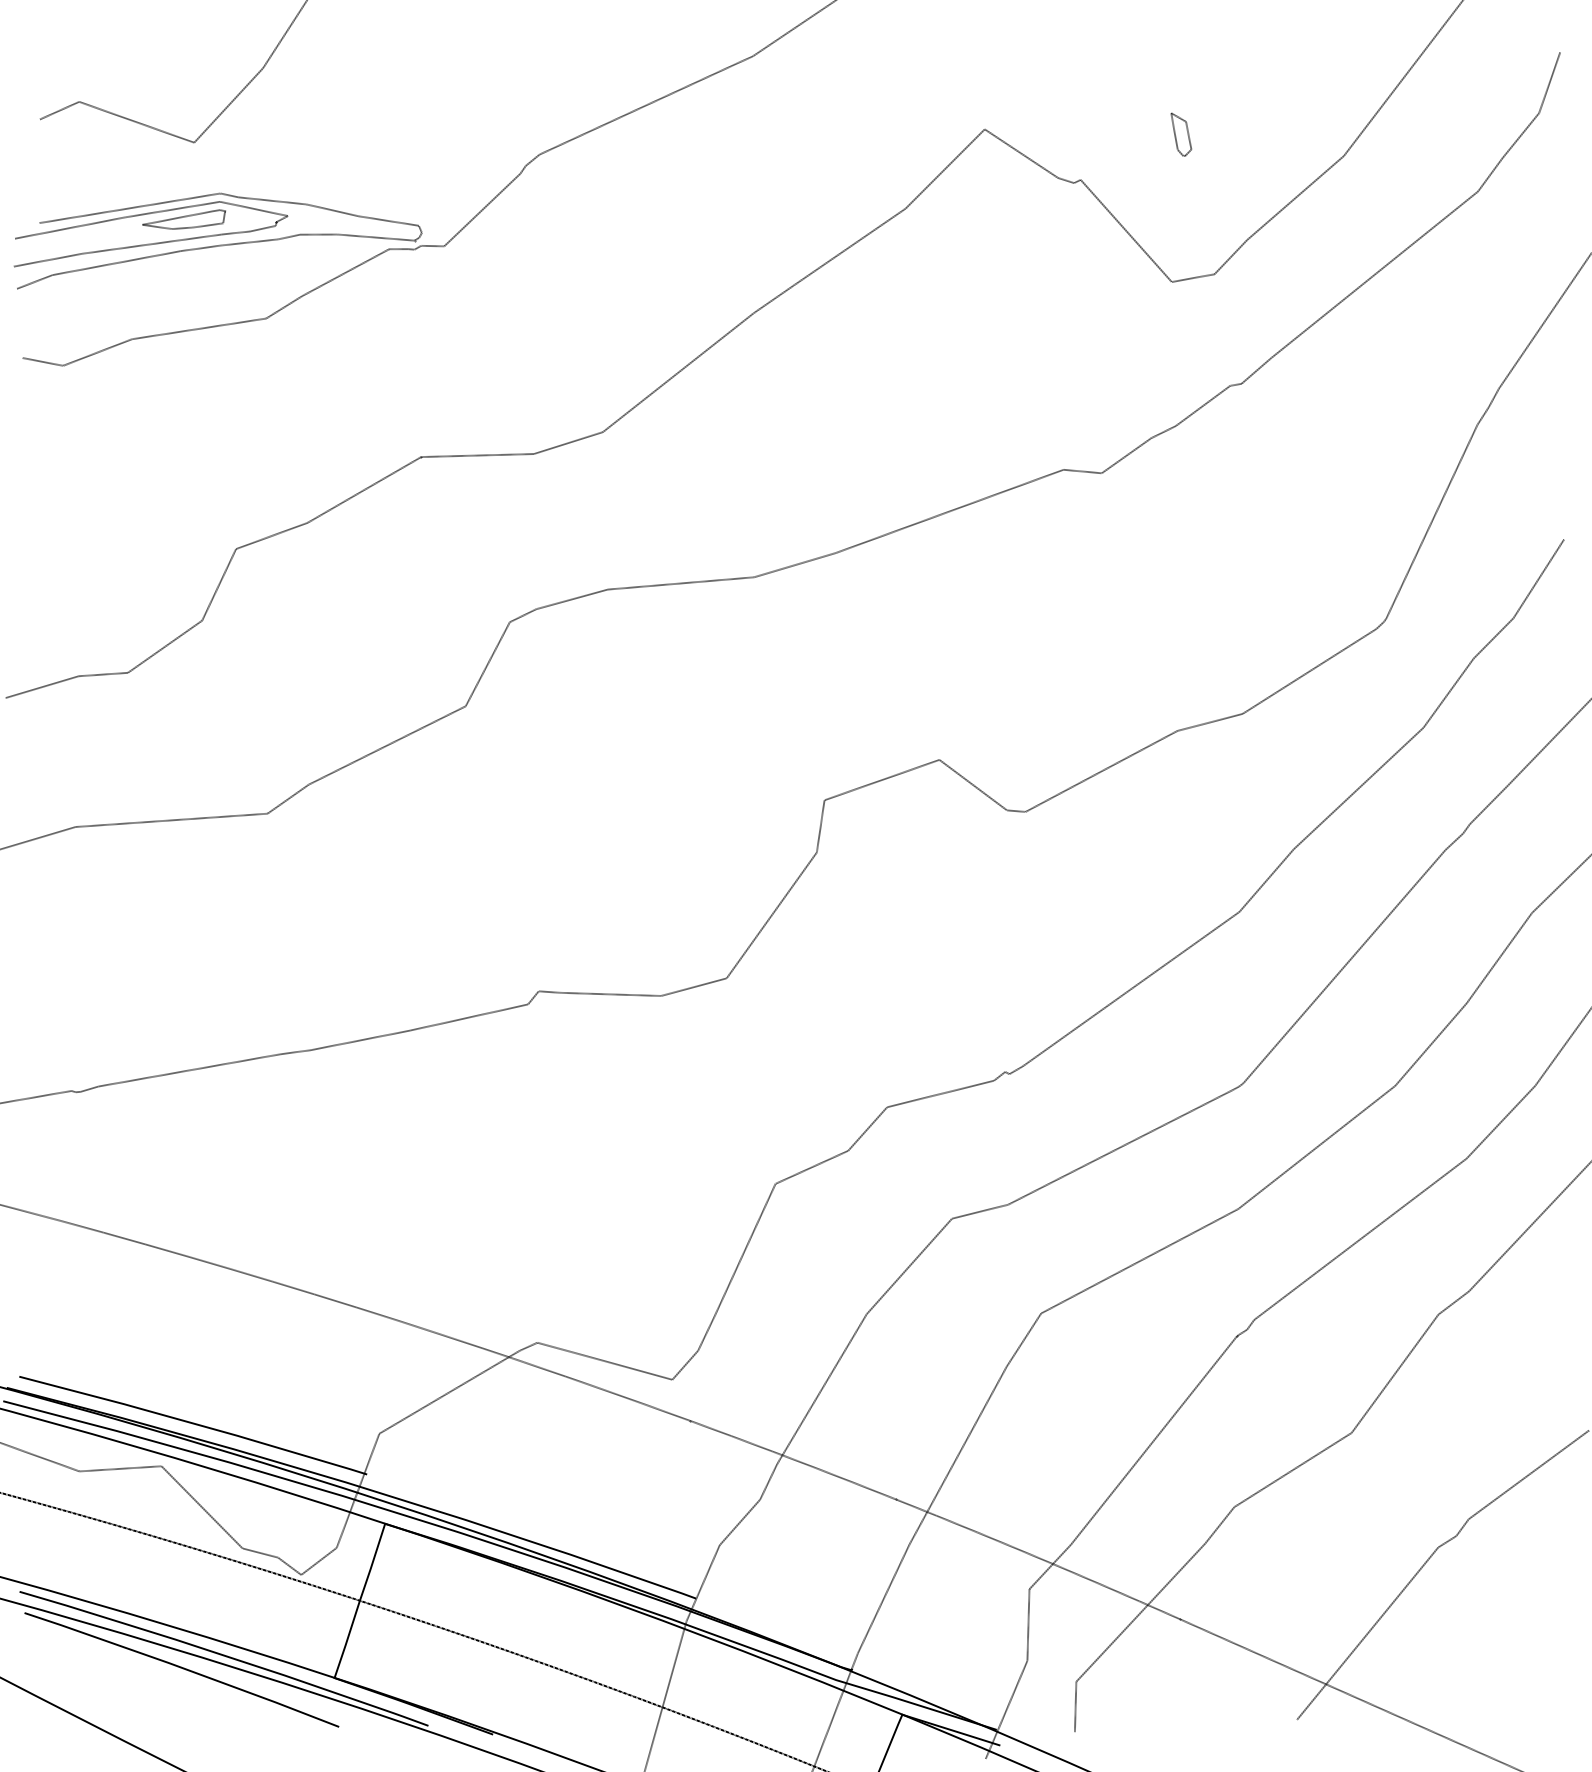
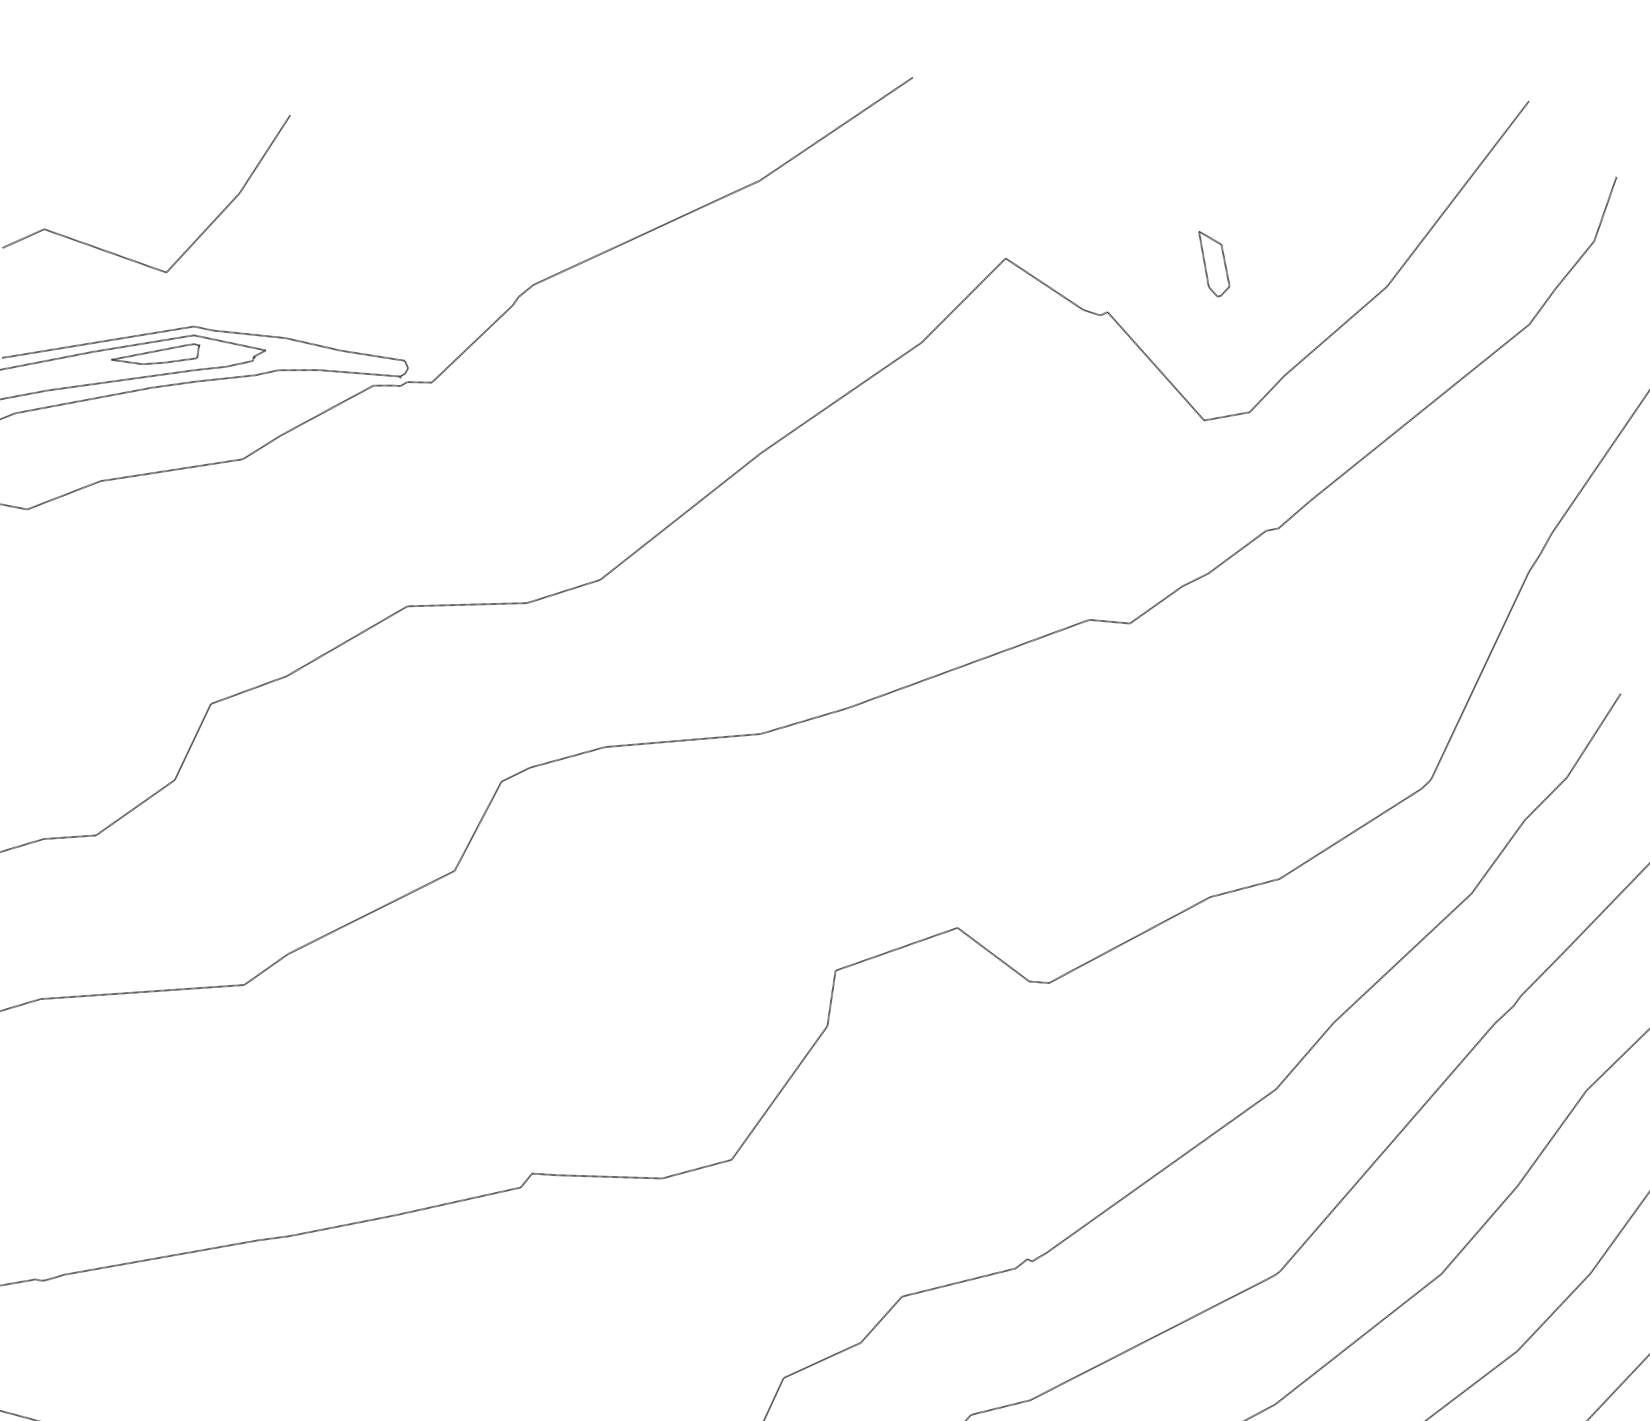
part: (1181, 134) -> (1214, 263), size x1.43

